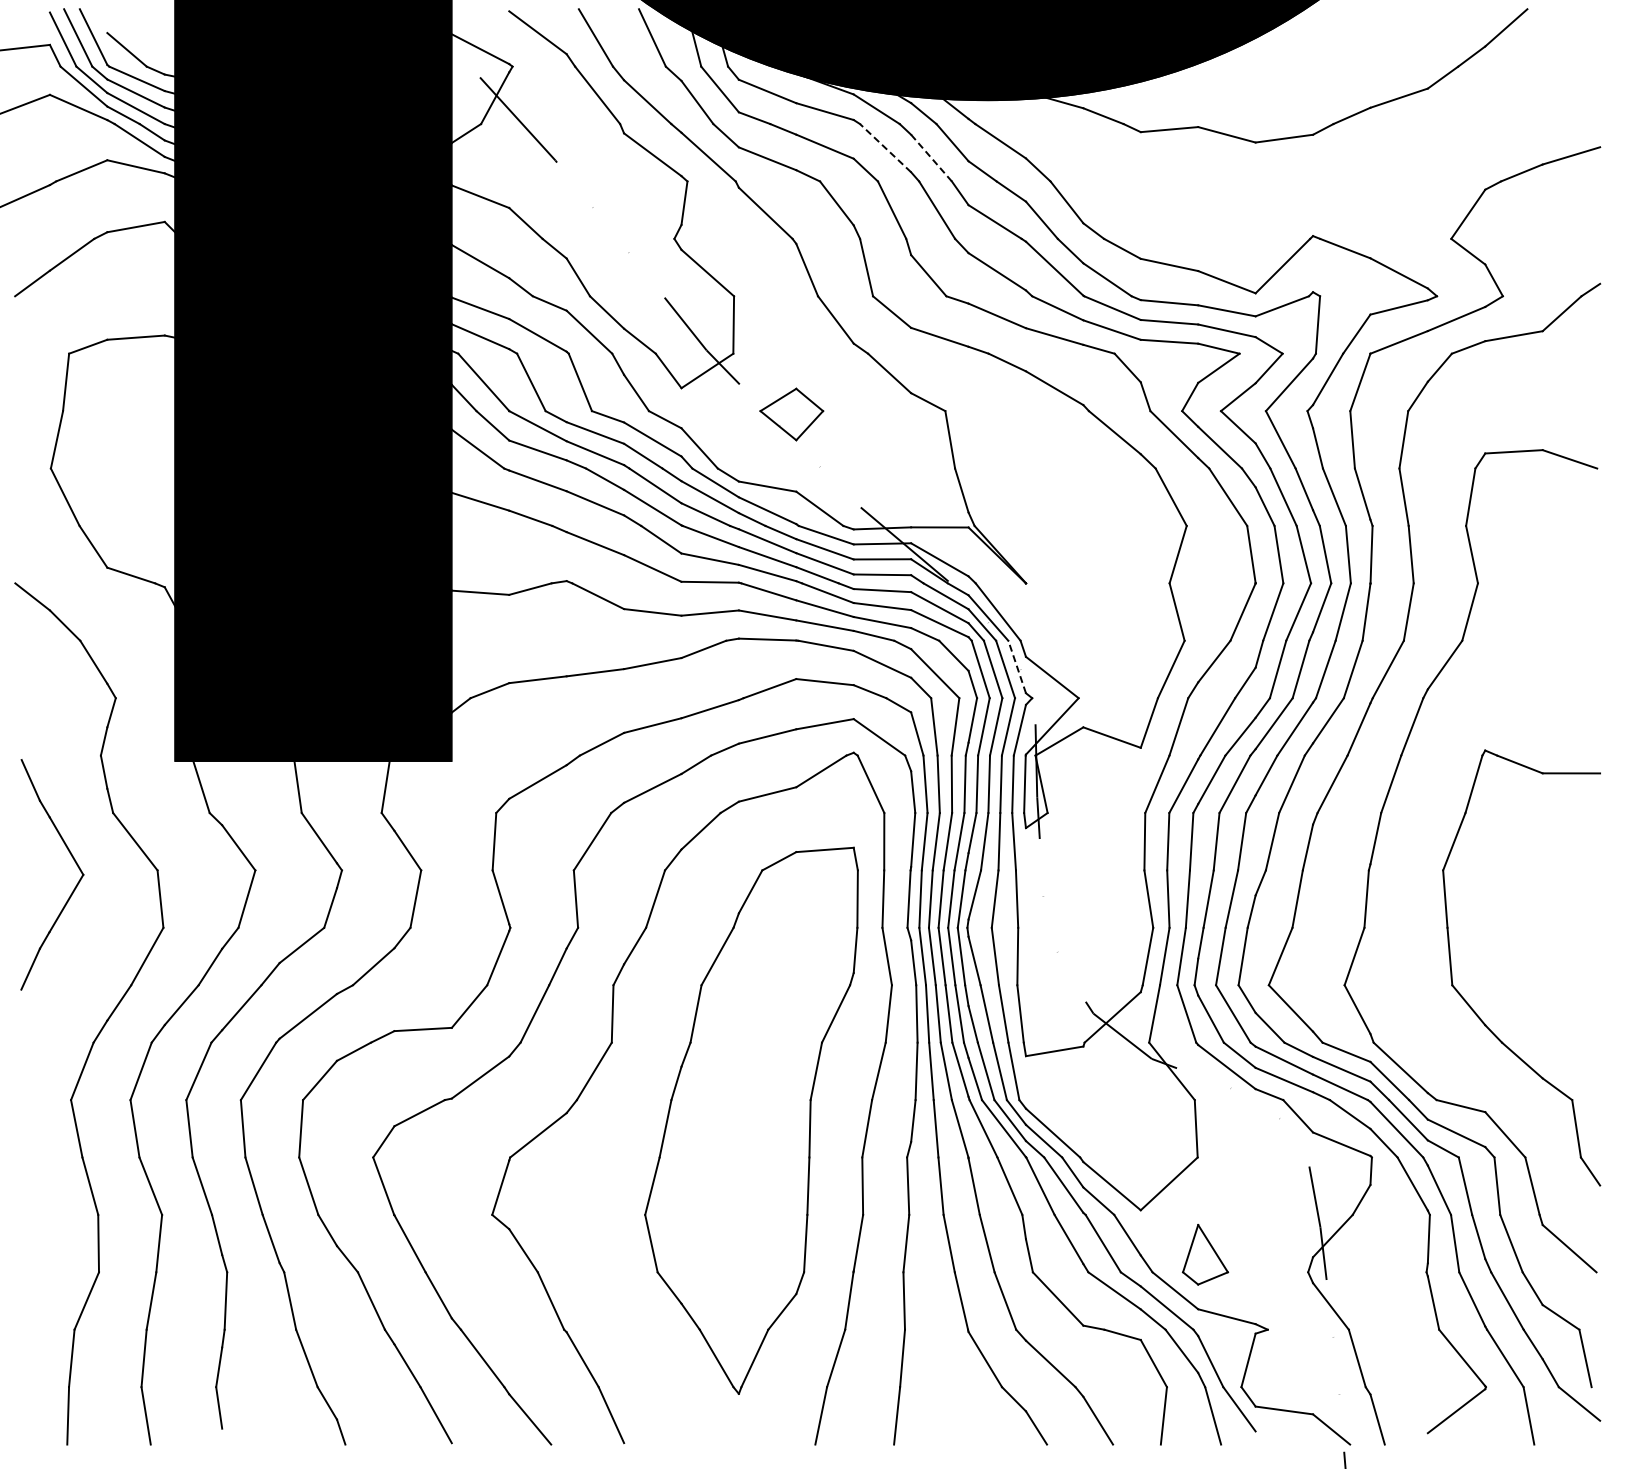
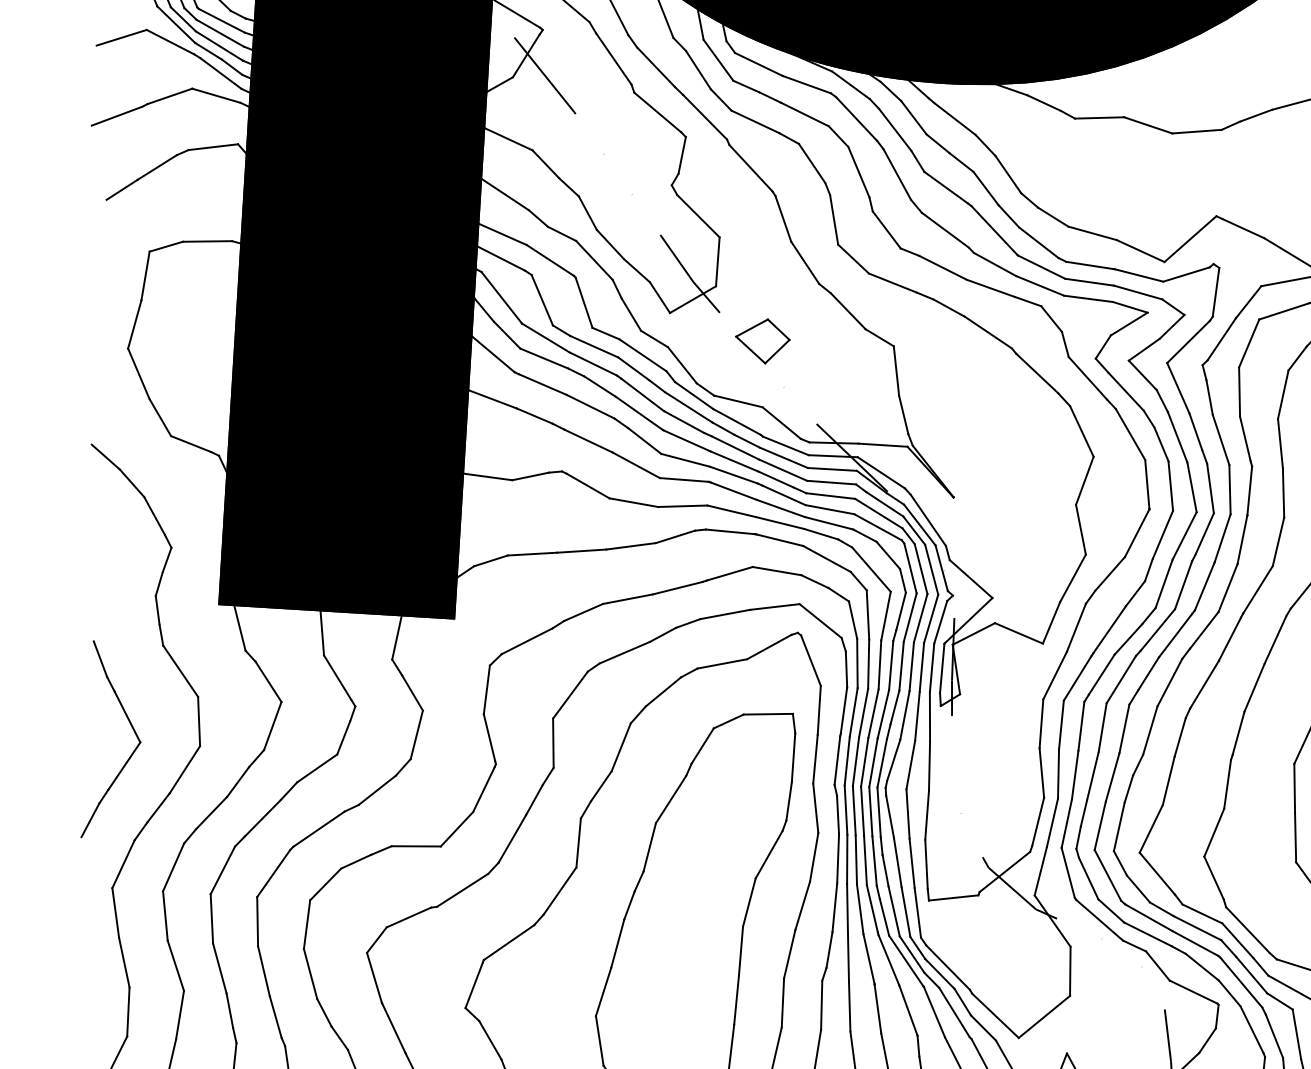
line: (885, 147) -> (856, 118), dashed -> solid
line: (931, 158) -> (895, 130), dashed -> solid
line: (1017, 667) -> (941, 568), dashed -> solid
part: (73, 860) -> (132, 729), moved

